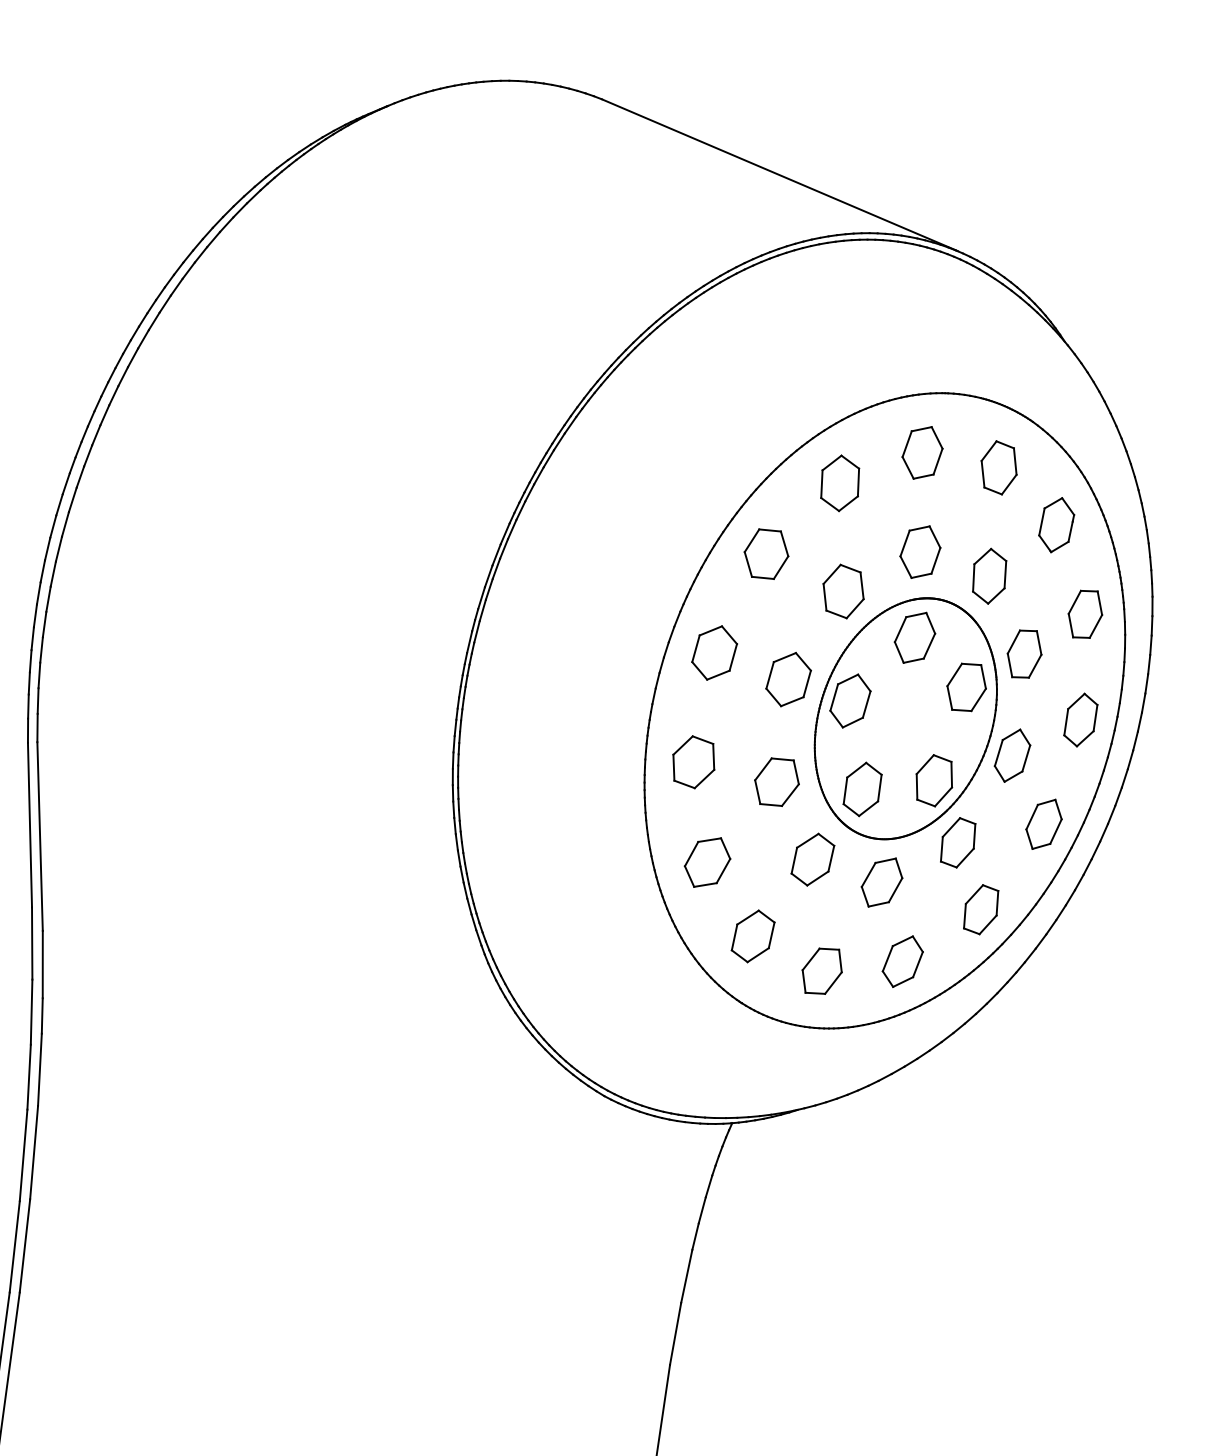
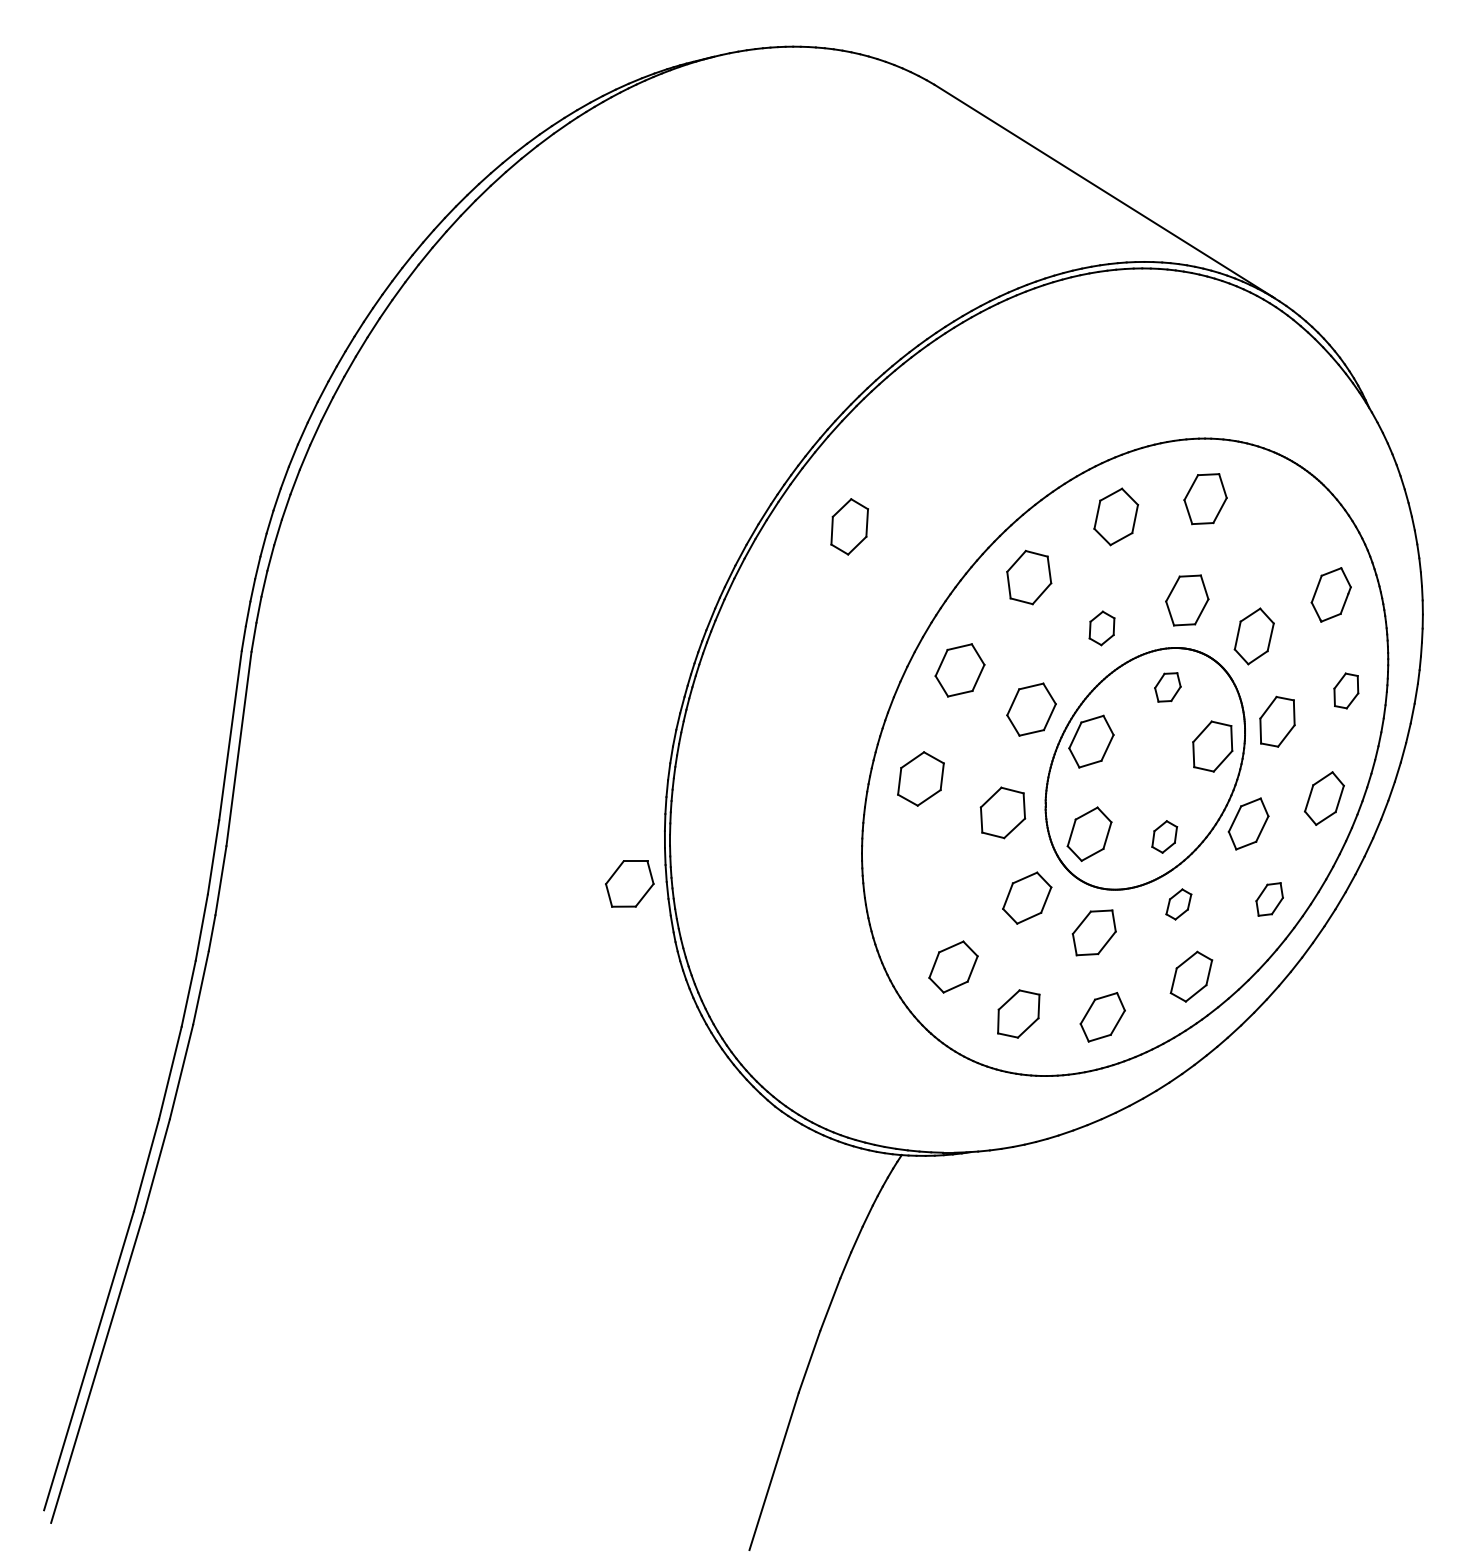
part: (998, 467) -> (849, 526), moved
part: (842, 591) -> (1101, 628), size x0.6
part: (1085, 613) -> (1346, 690), size x0.7
part: (914, 638) -> (1167, 687), size x0.6
part: (934, 780) -> (1164, 836), size x0.6
part: (1043, 824) -> (1269, 899), size x0.7
part: (957, 842) -> (1178, 904), size x0.6
part: (707, 862) -> (629, 883), moved

